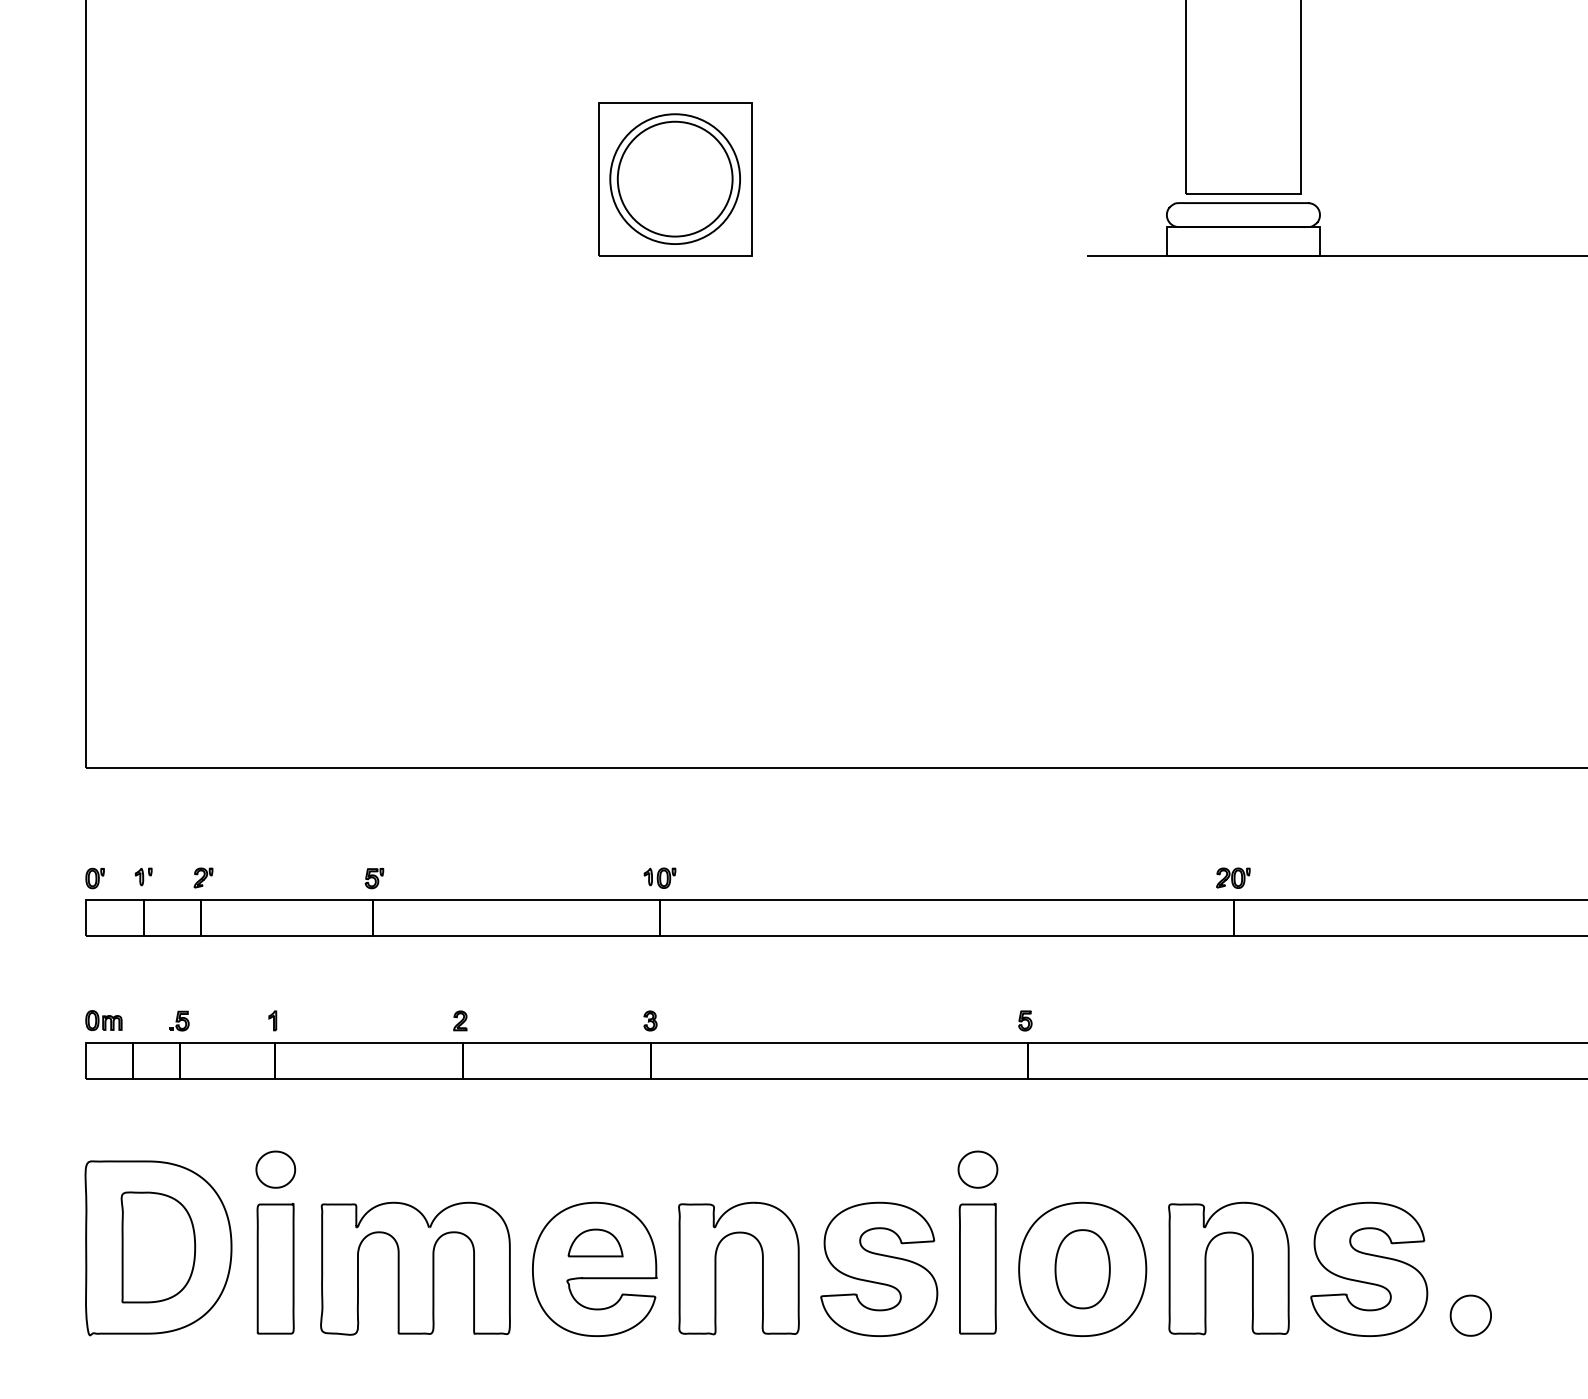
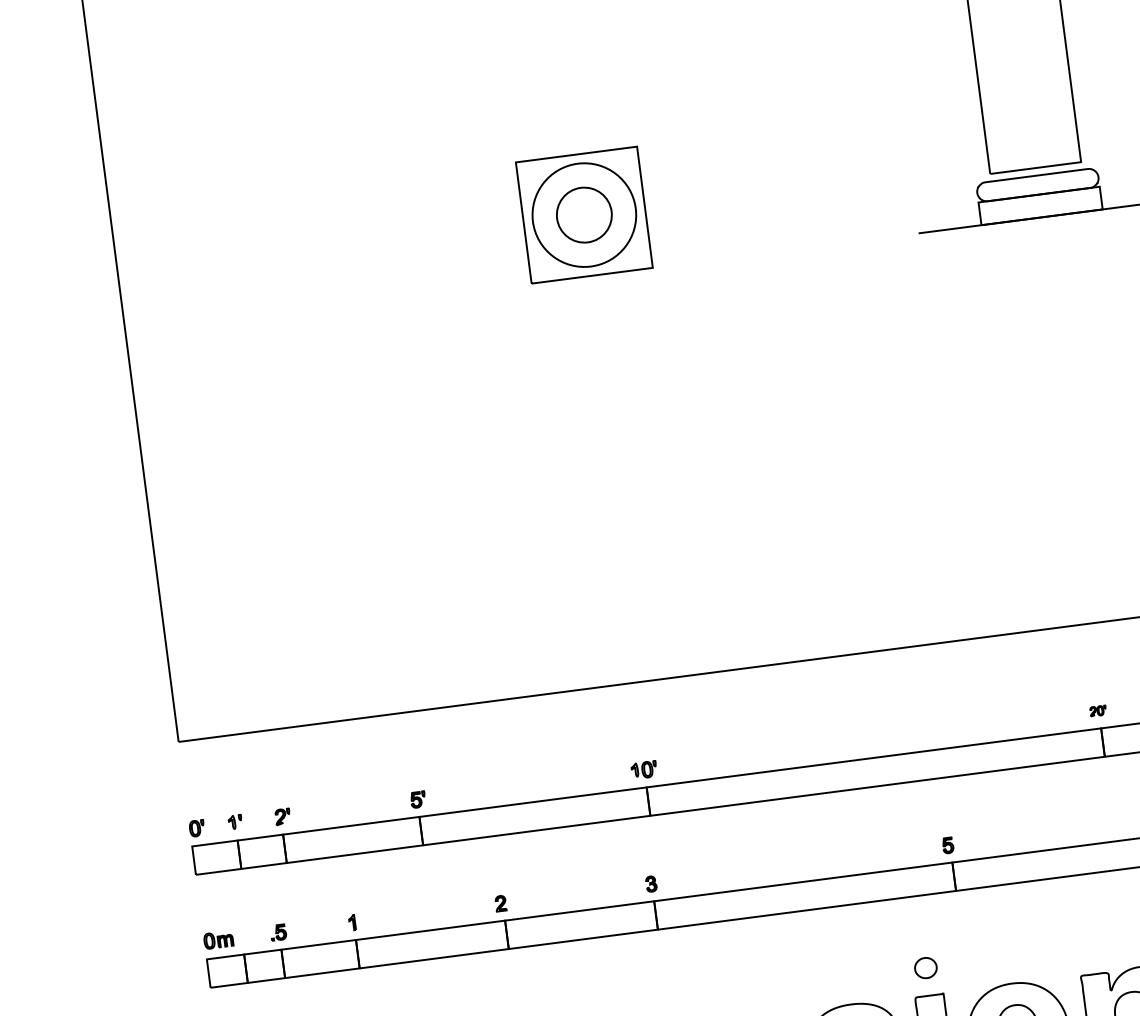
circle: (674, 178) -> (583, 214), size x0.6
part: (1233, 877) -> (1098, 710), size x0.6
part: (977, 1169) -> (925, 968), size x0.7

